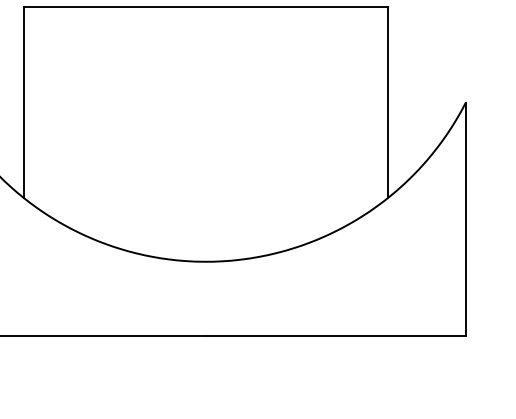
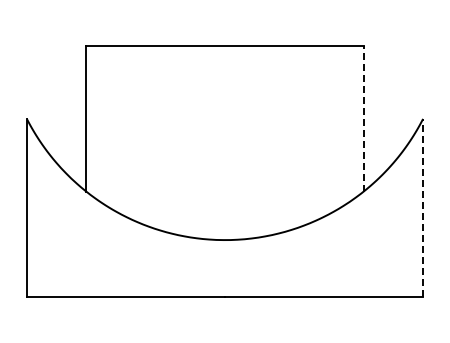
line: (387, 102) -> (363, 118), solid -> dashed
line: (466, 219) -> (423, 207), solid -> dashed

